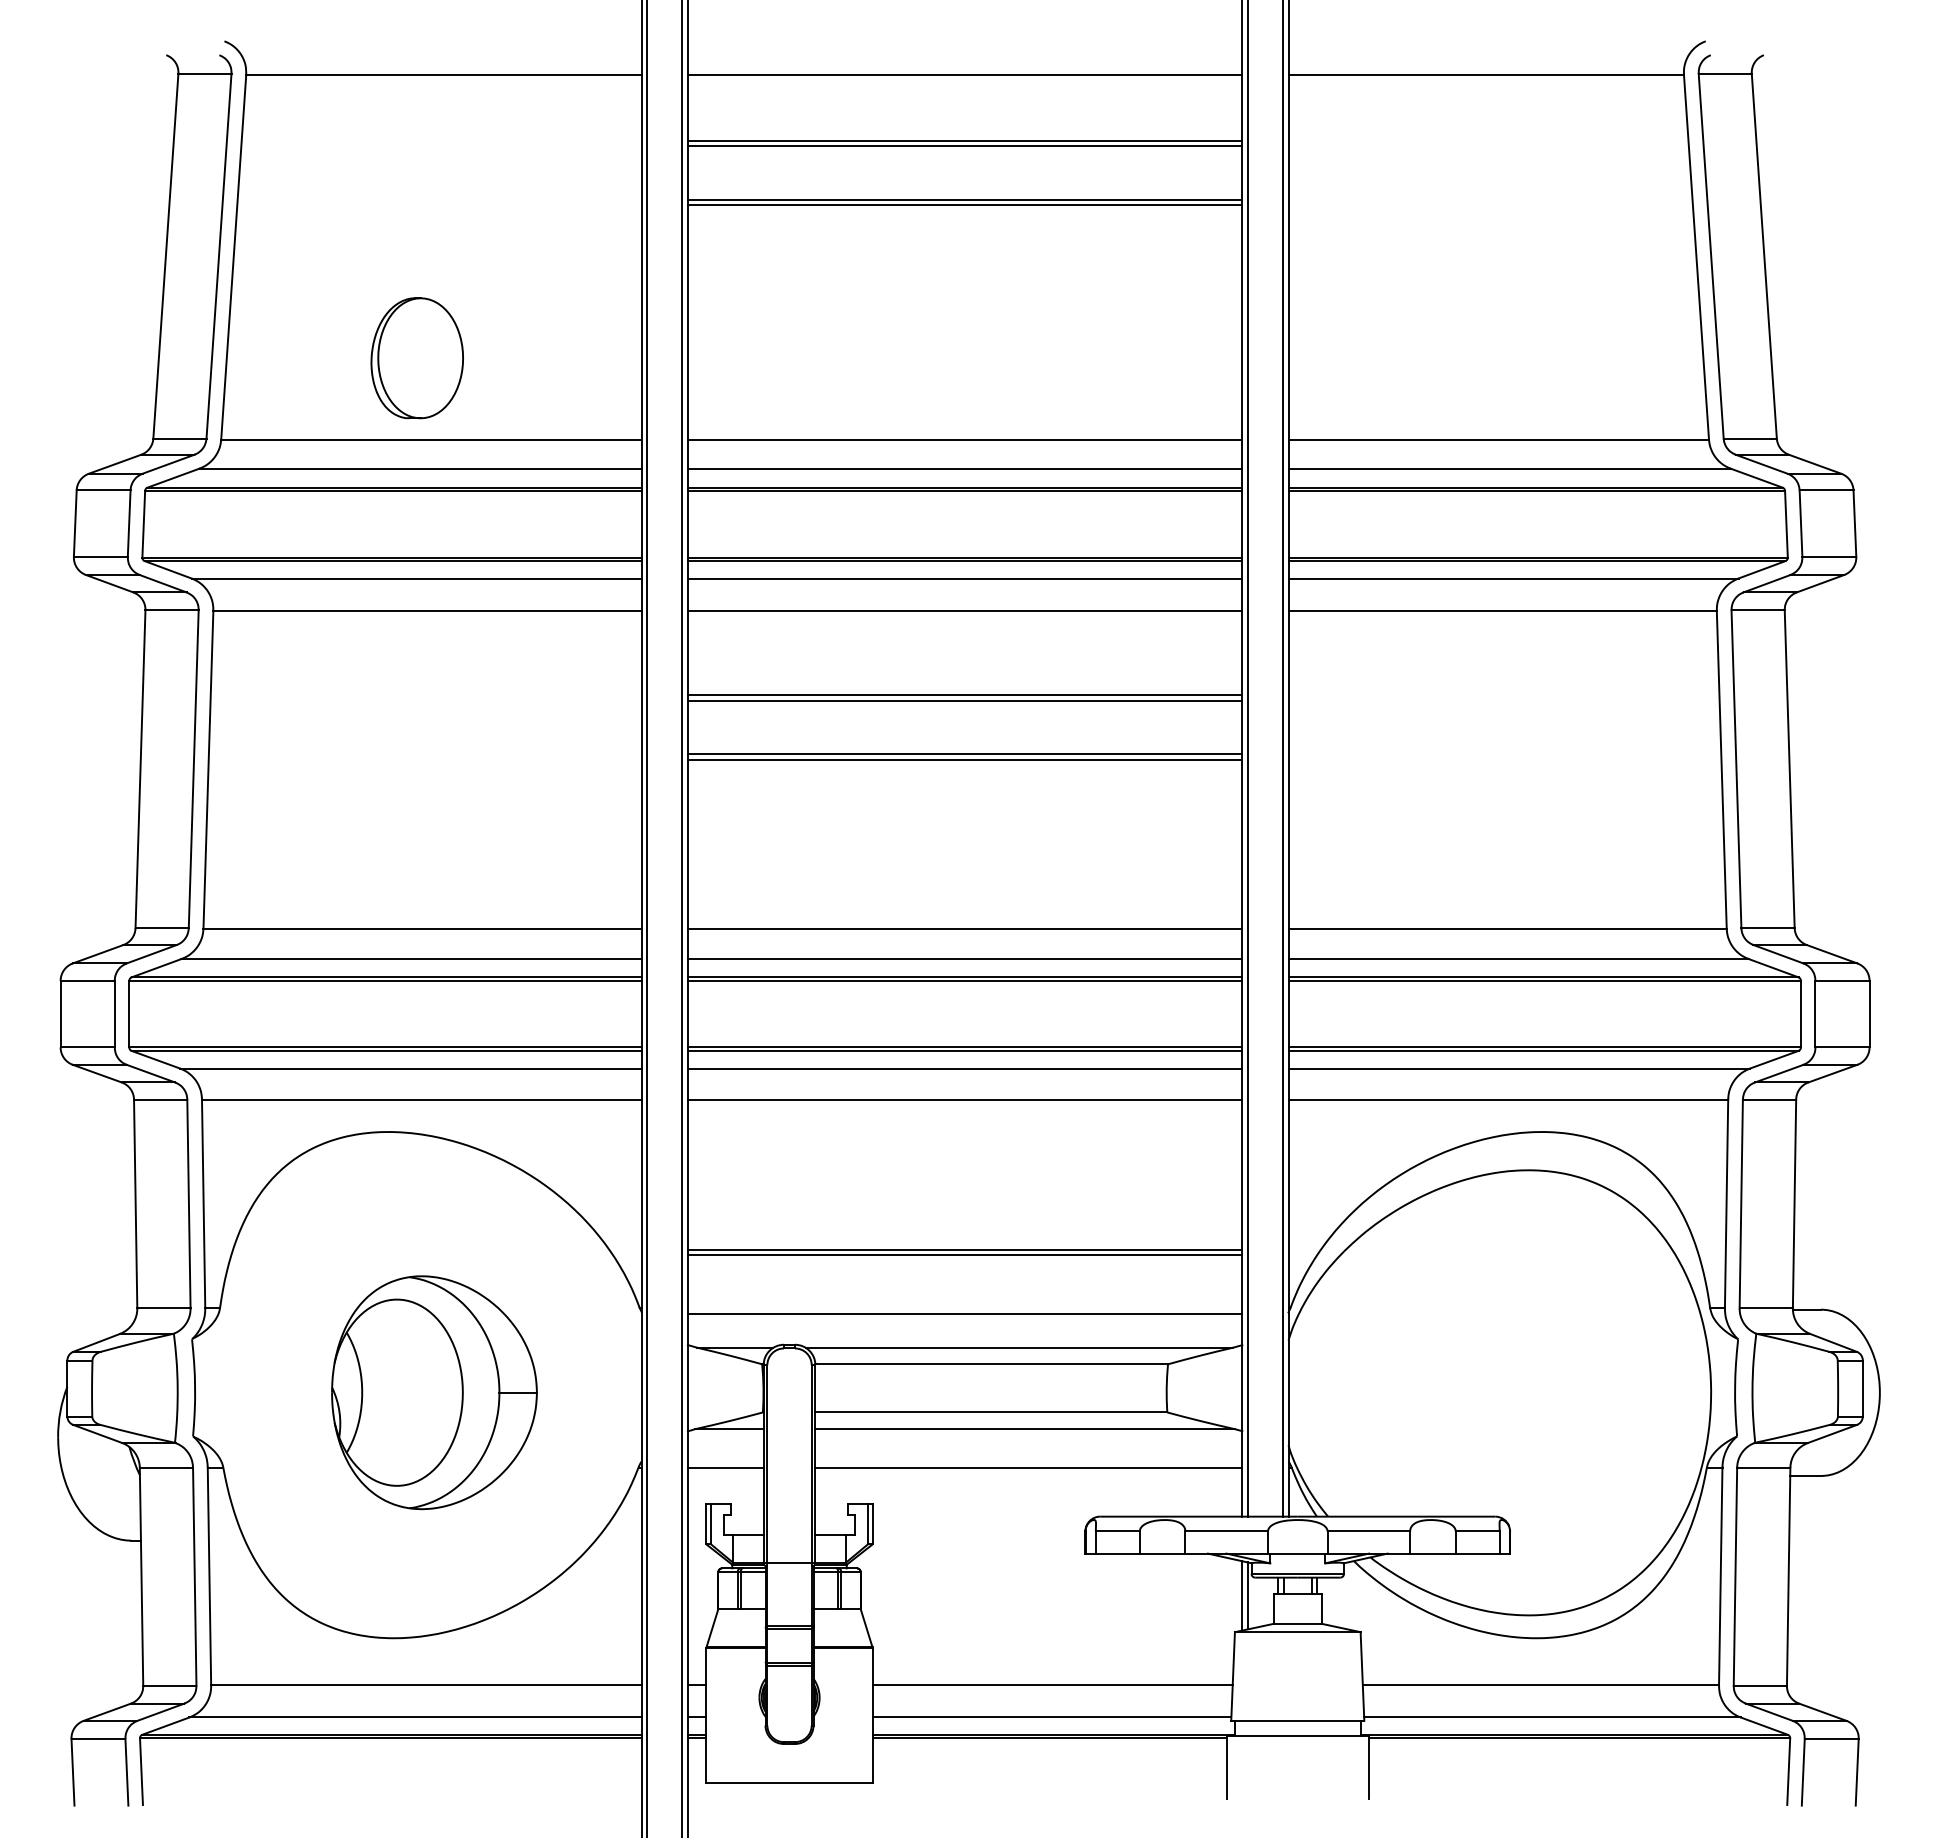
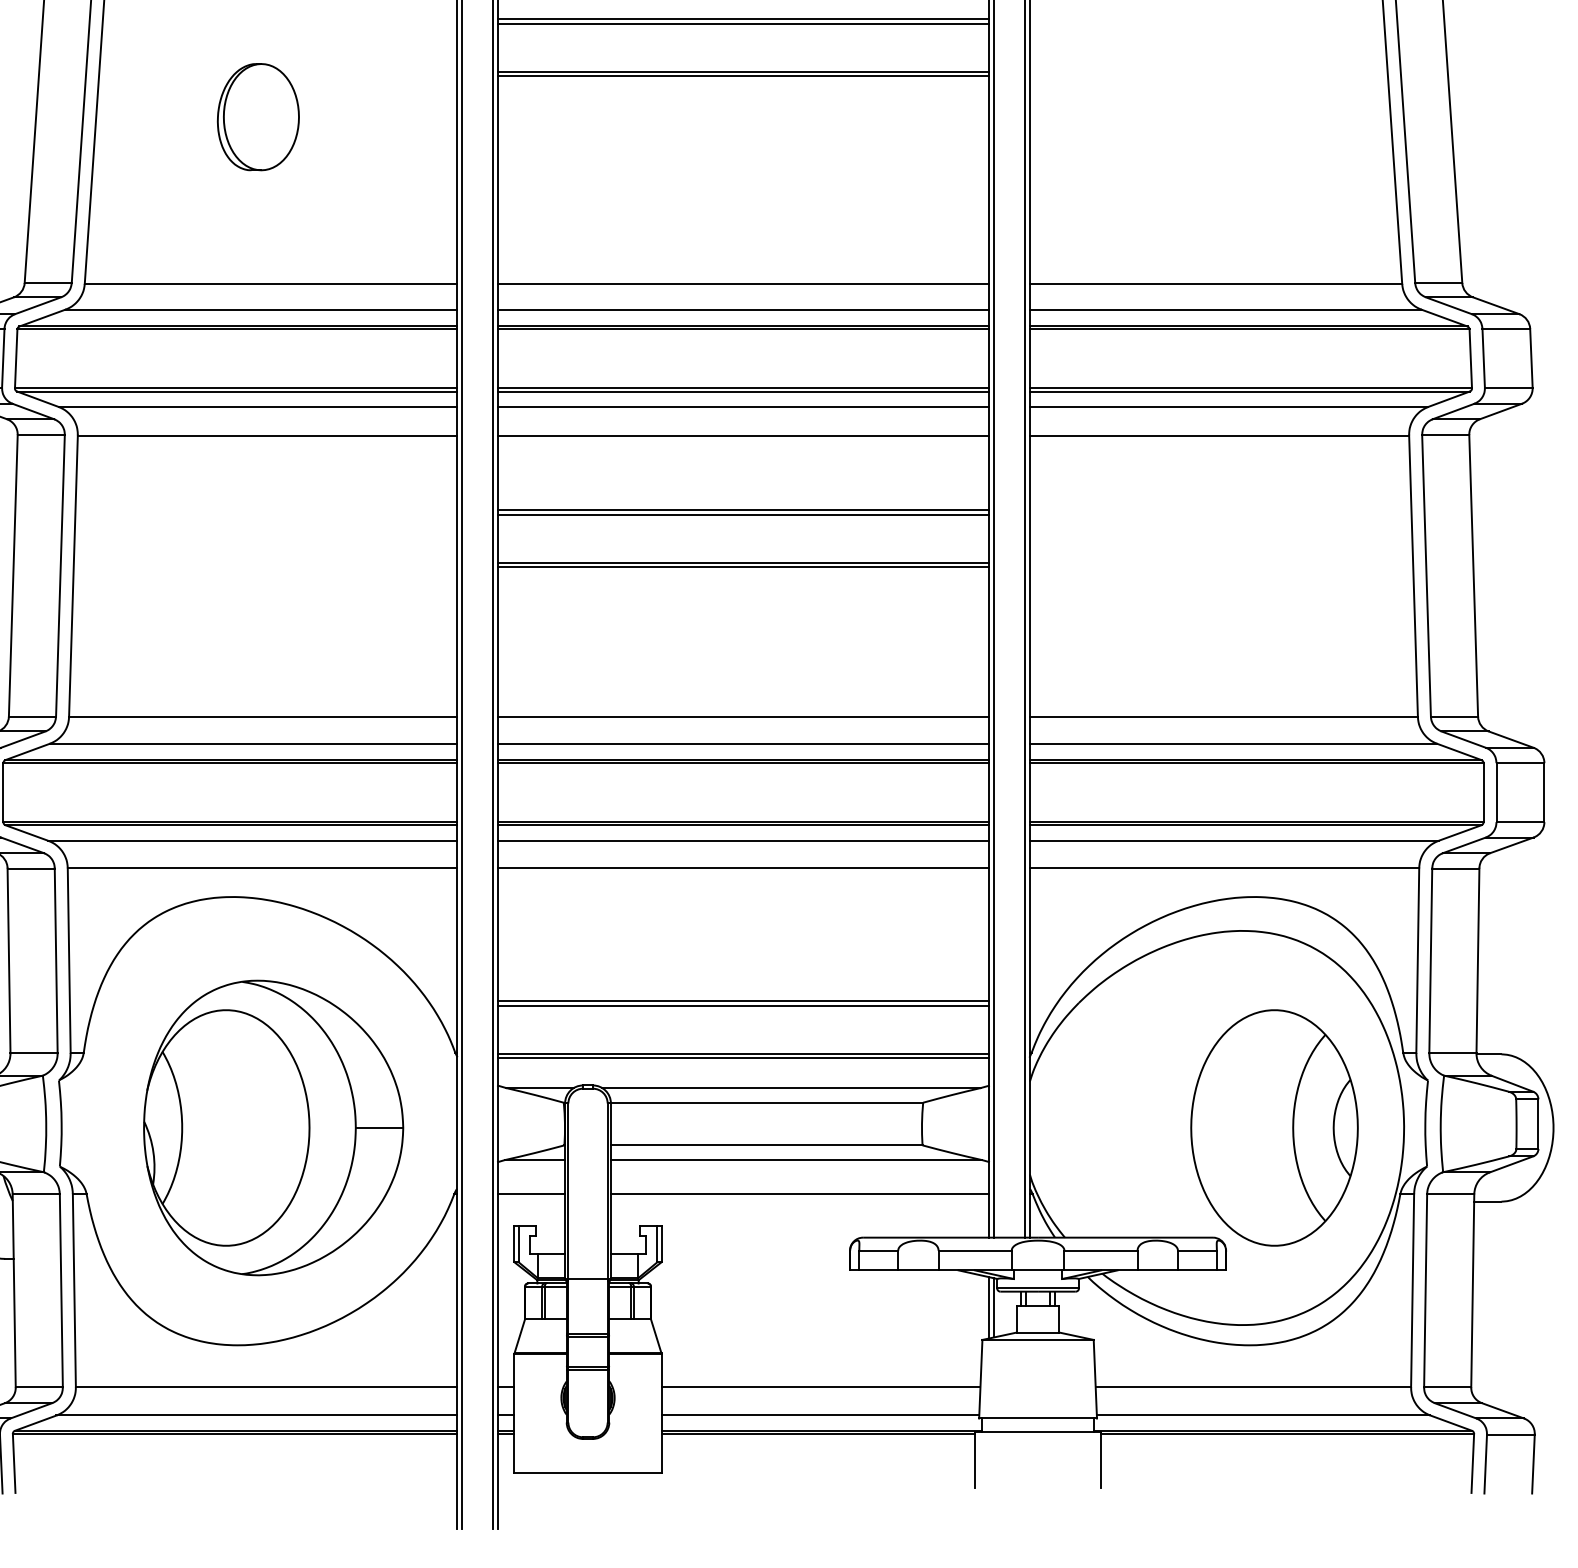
part: (416, 358) -> (257, 117), moved
line: (964, 1308) -> (742, 1053), added
part: (434, 1392) -> (273, 1127), size x1.43
part: (1564, 1392) -> (1274, 1127), added

